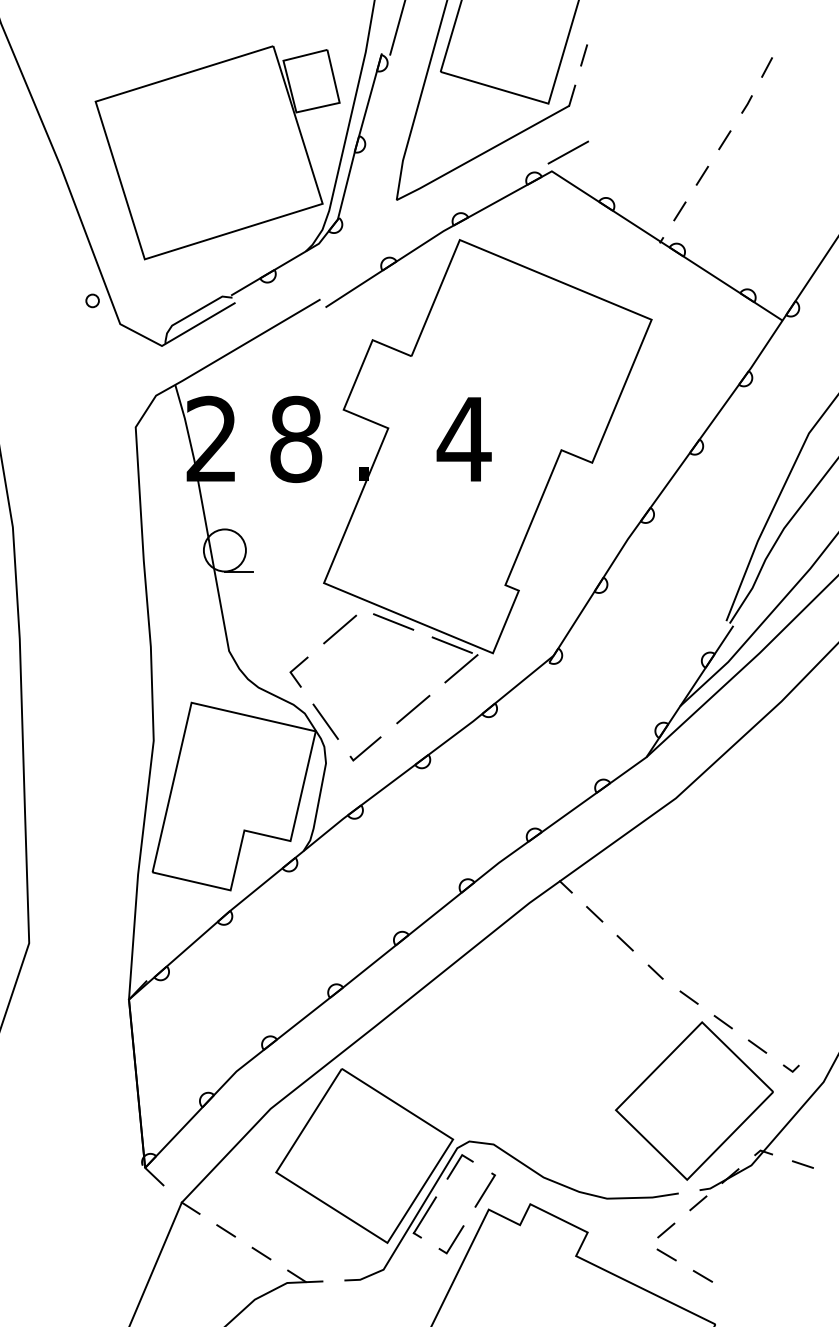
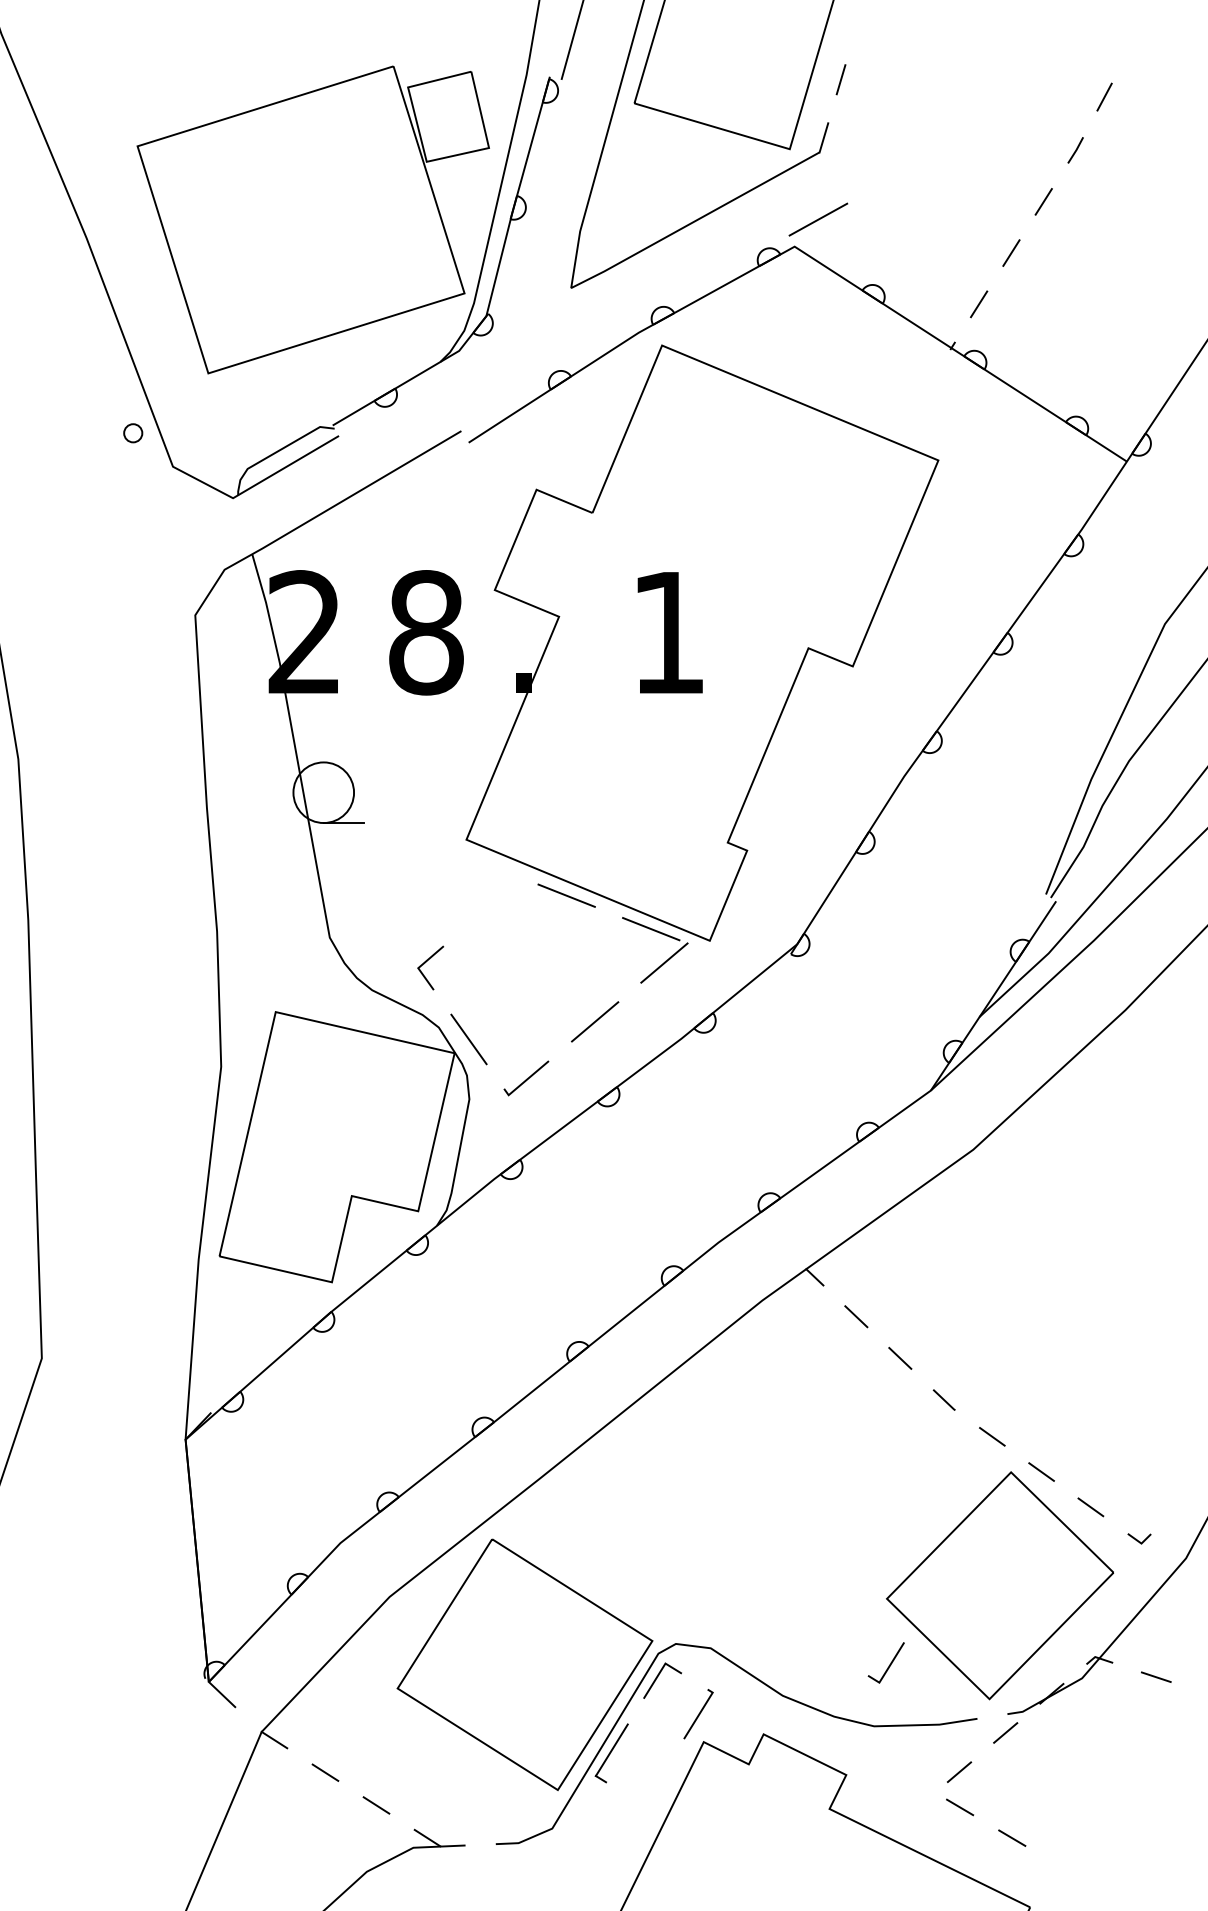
text: (463, 439) -> (667, 632), 4 -> 1
line: (340, 629) -> (490, 906), removed
line: (453, 1240) -> (889, 1664), moved

